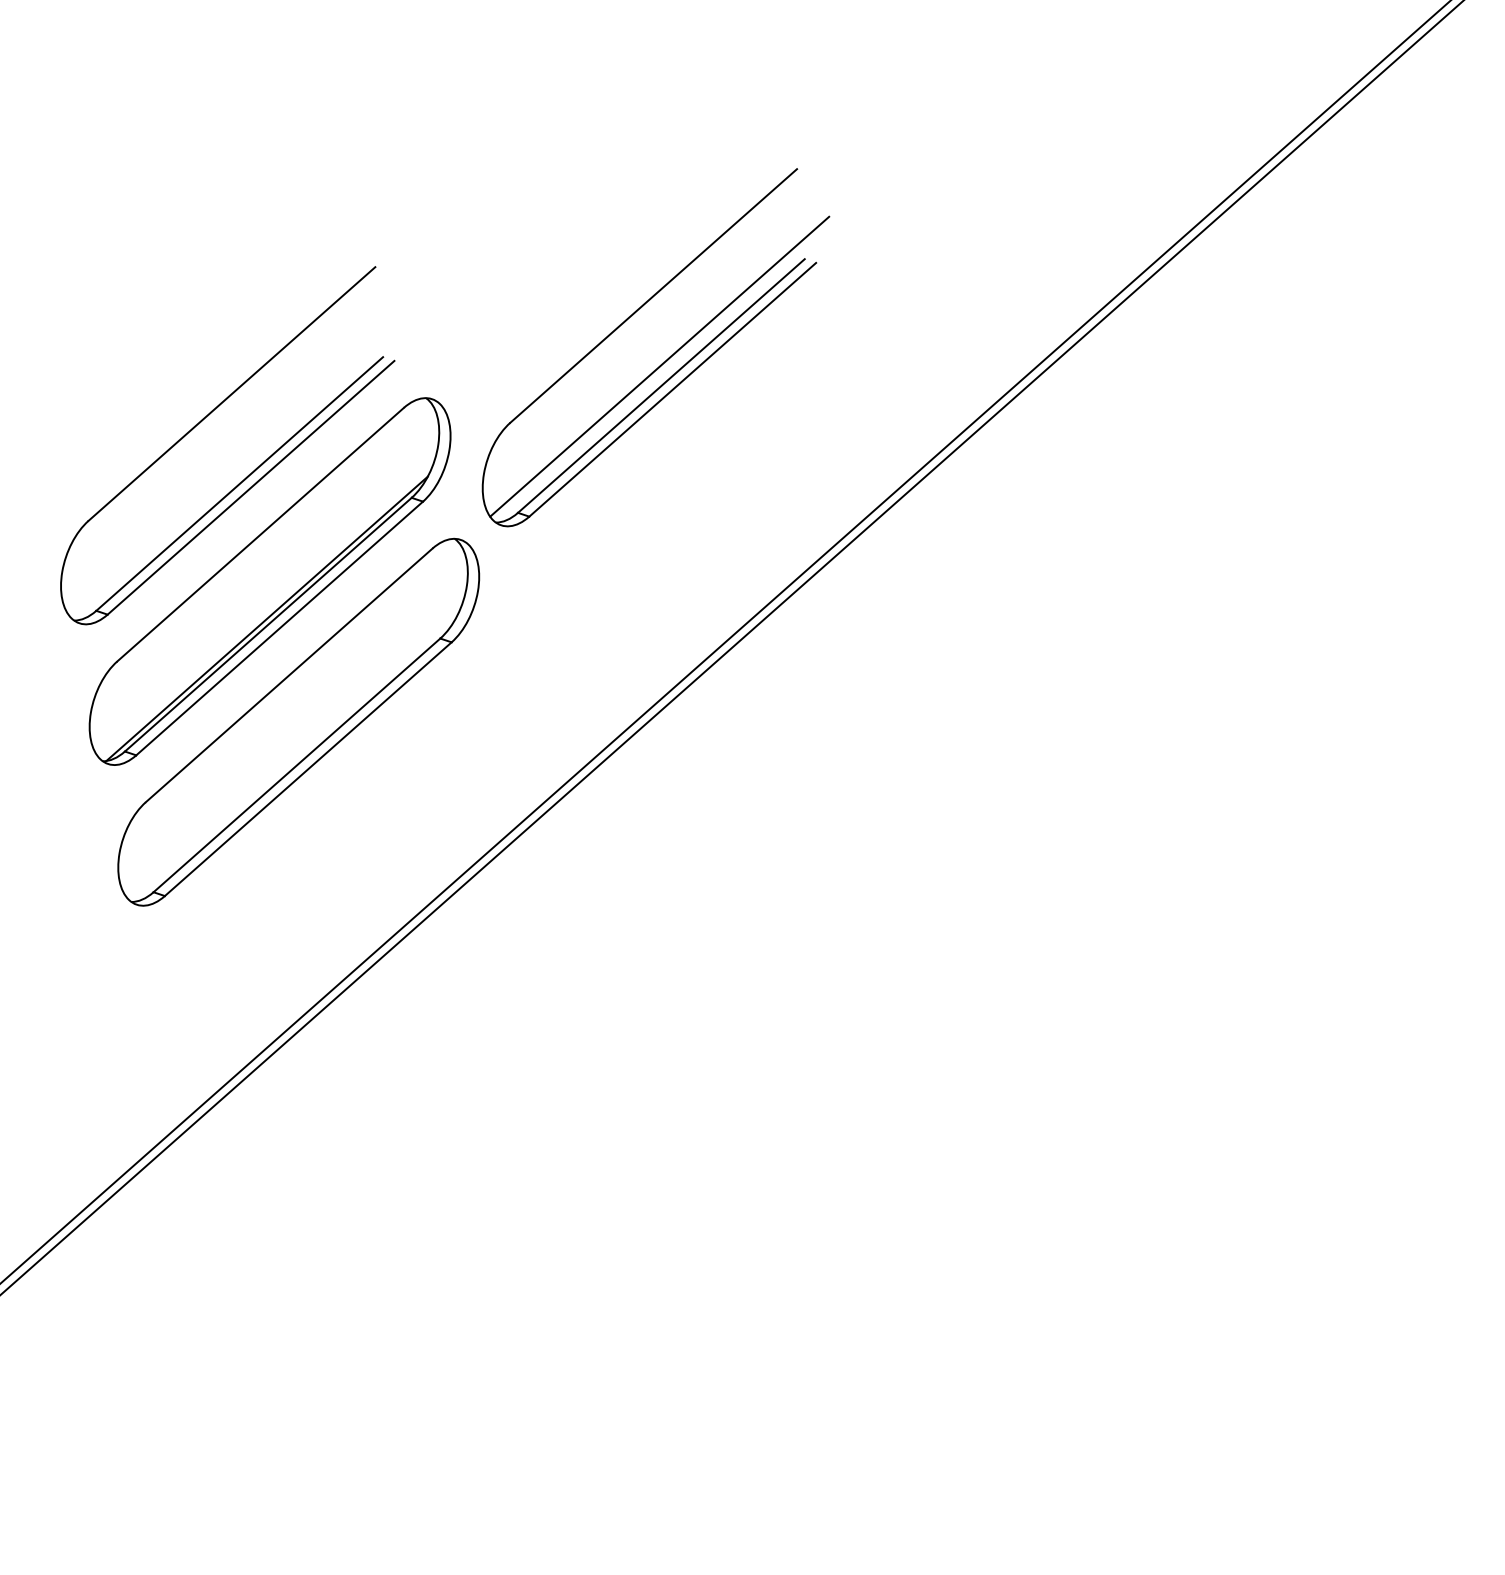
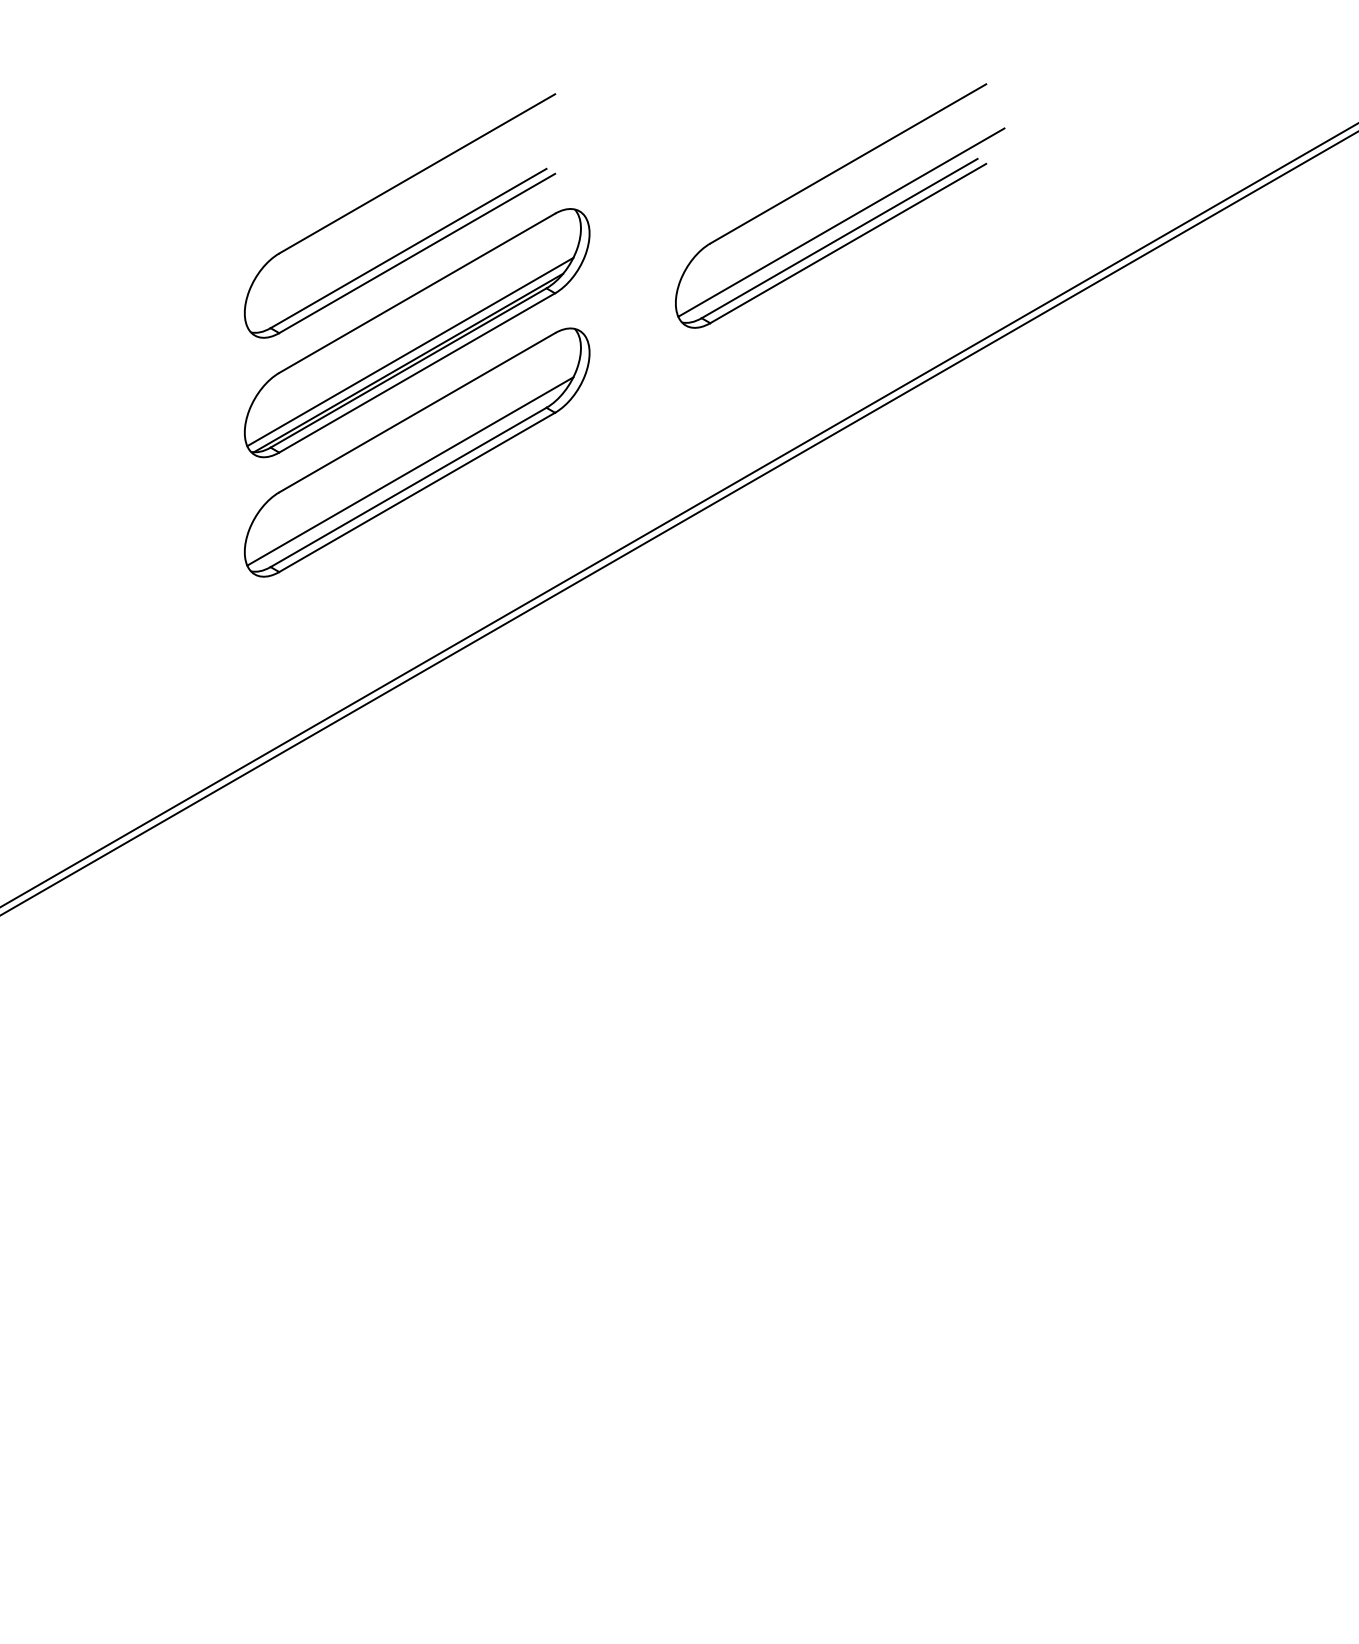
part: (667, 357) -> (849, 216), moved
line: (266, 604) -> (410, 351), added
line: (295, 746) -> (410, 471), added

